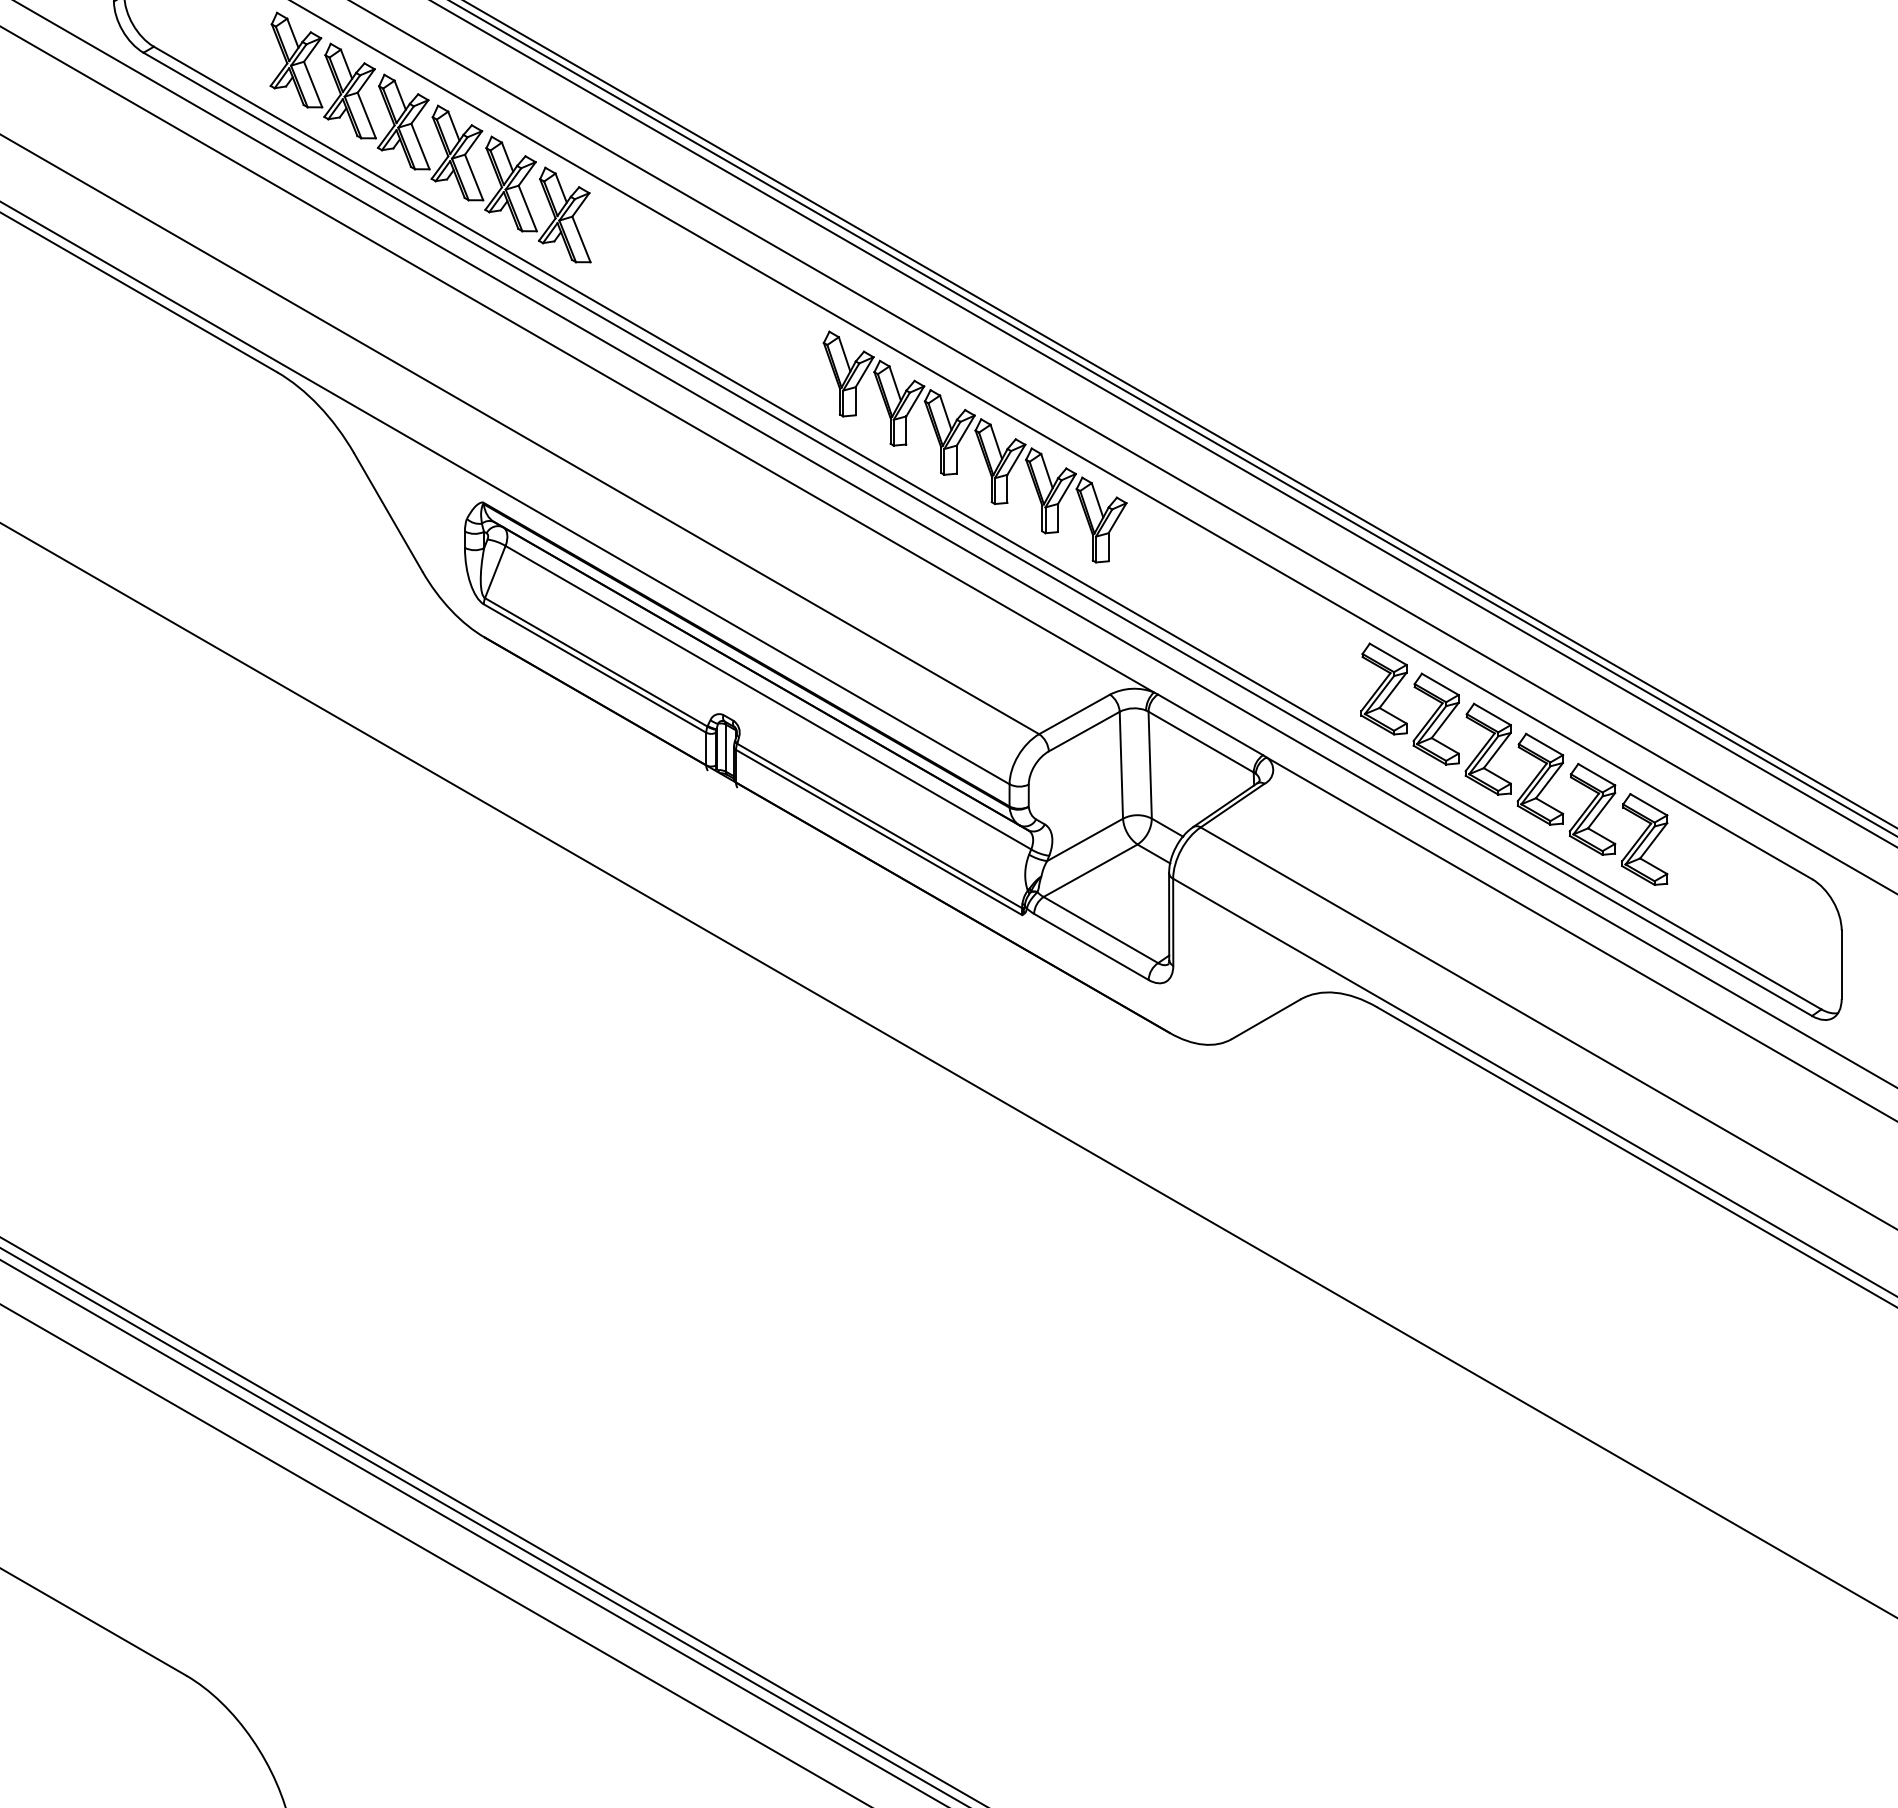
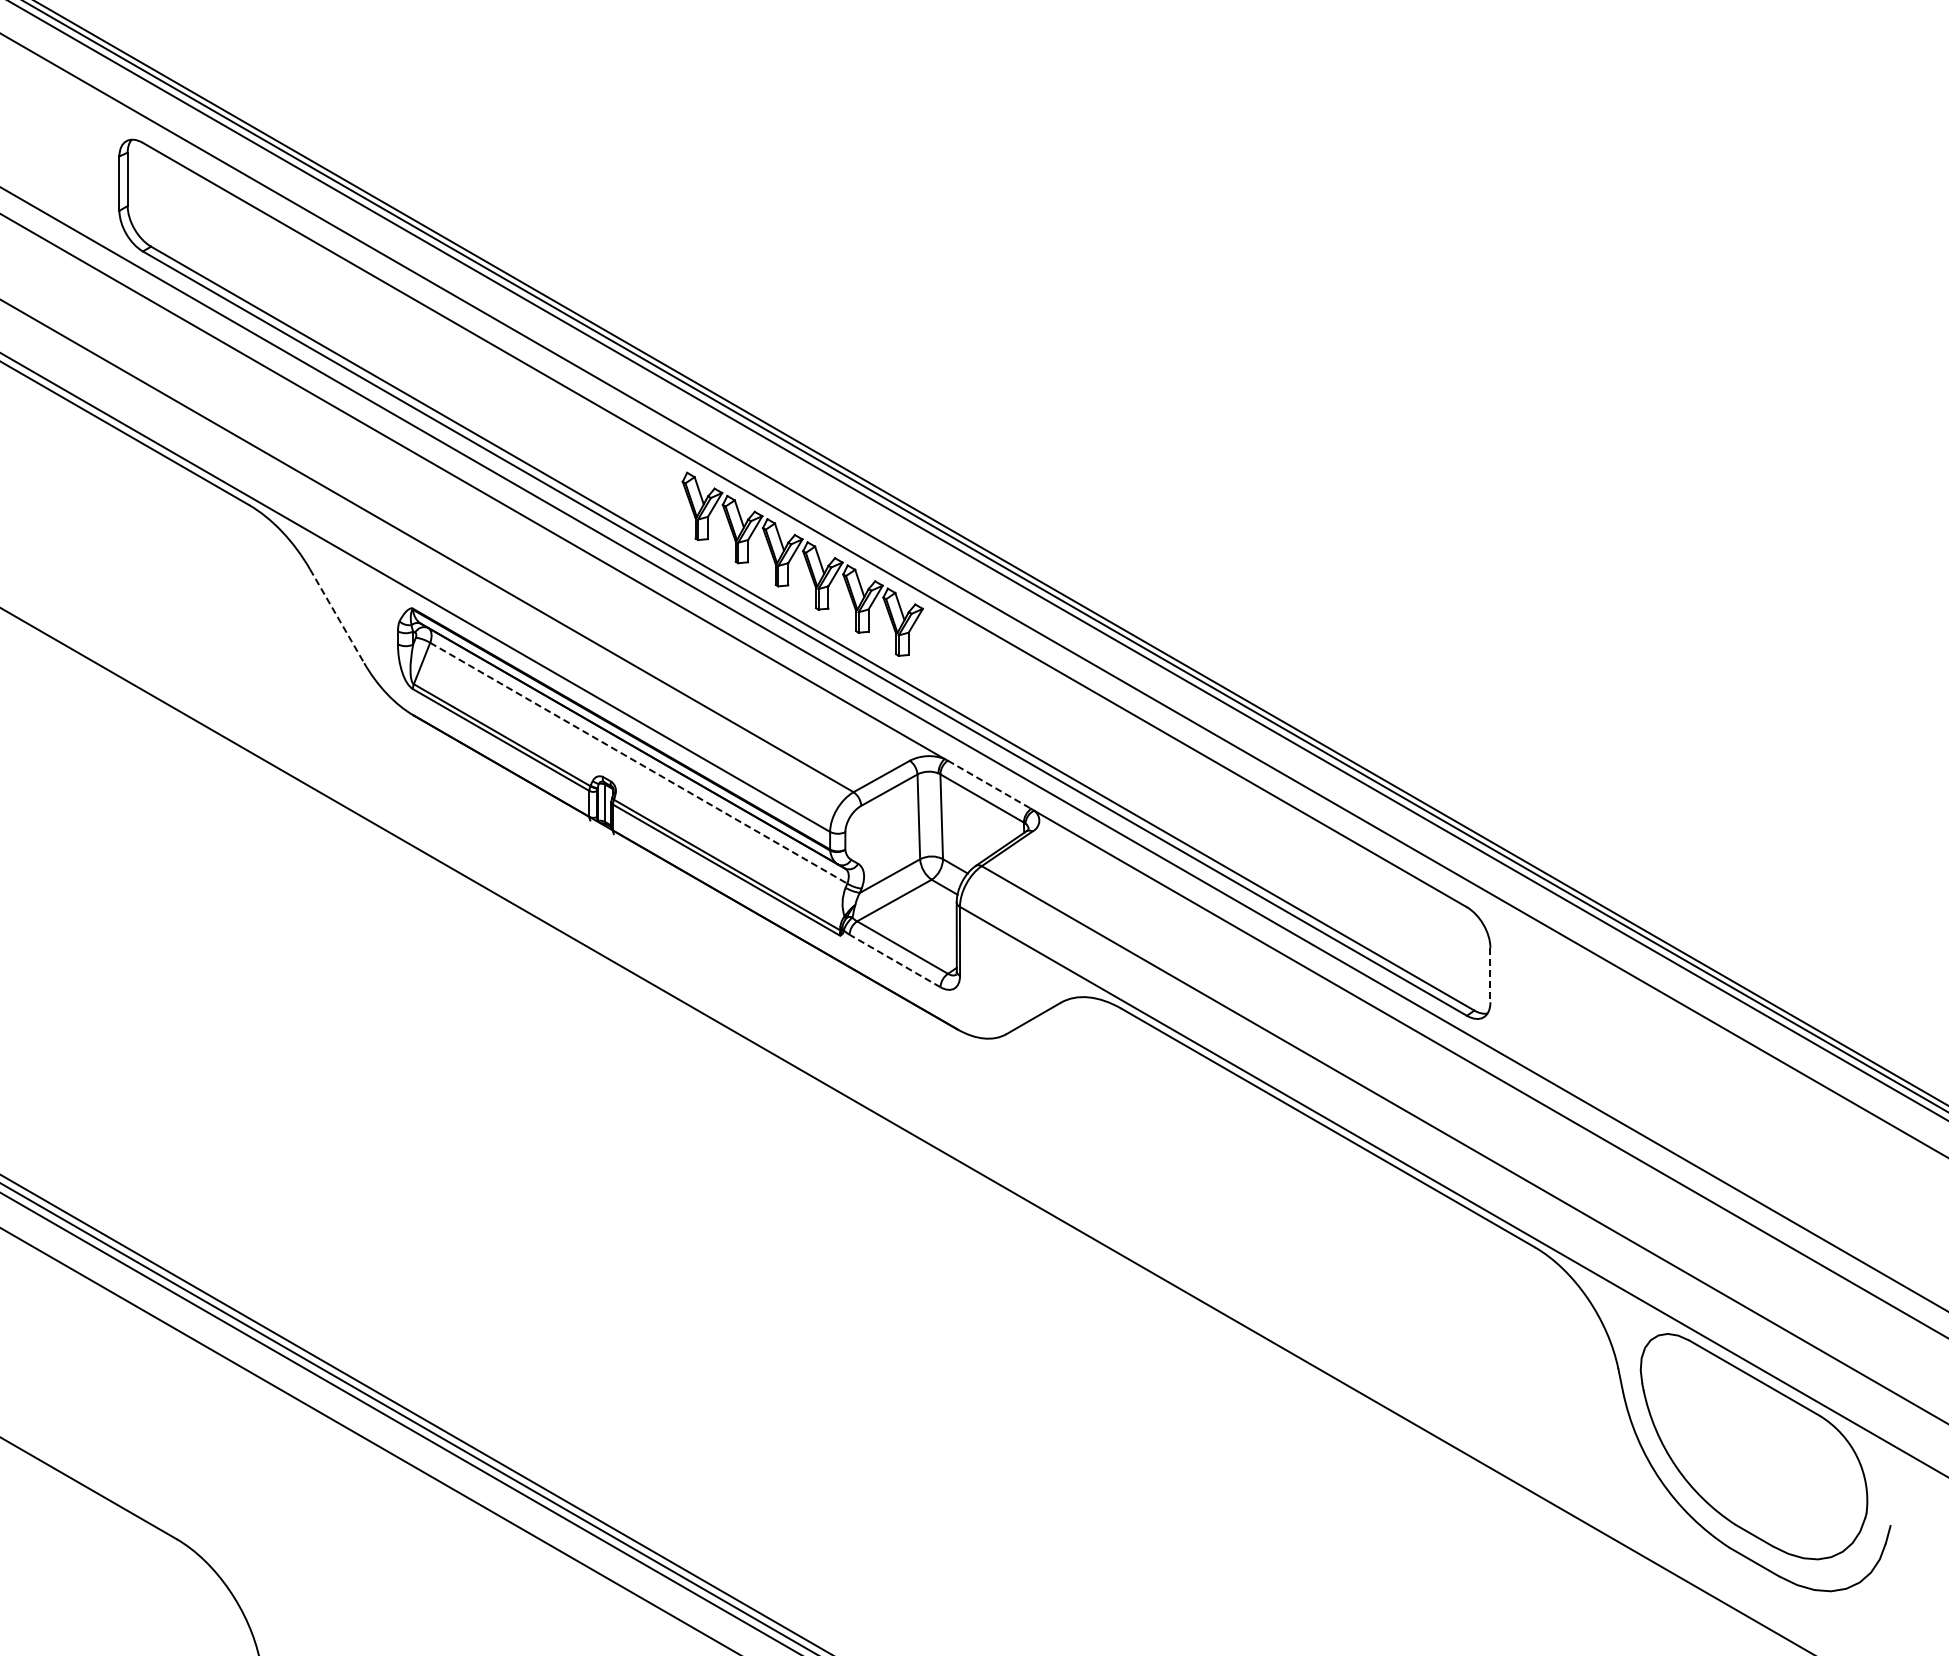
part: (437, 133) -> (376, 315), removed
line: (388, 512) -> (337, 616), solid -> dashed
line: (768, 698) -> (638, 763), solid -> dashed
line: (1211, 725) -> (990, 785), solid -> dashed
part: (1524, 752) -> (1238, 806), removed
line: (1090, 946) -> (894, 960), solid -> dashed
line: (1841, 965) -> (1490, 975), solid -> dashed

